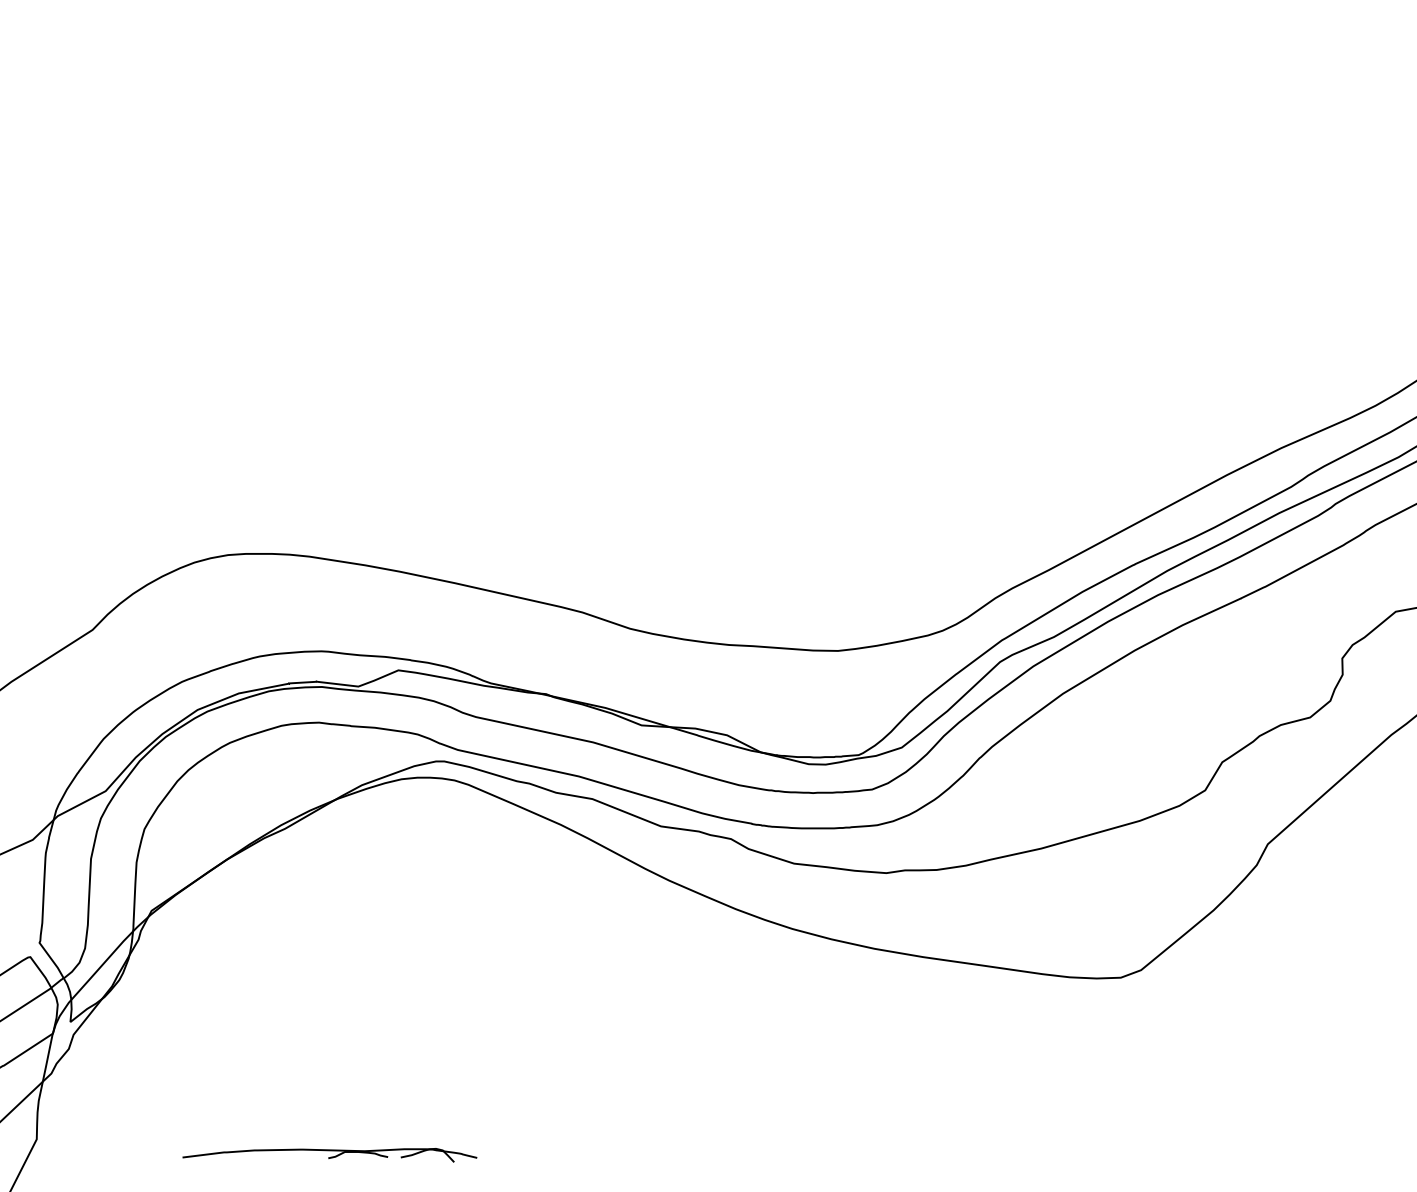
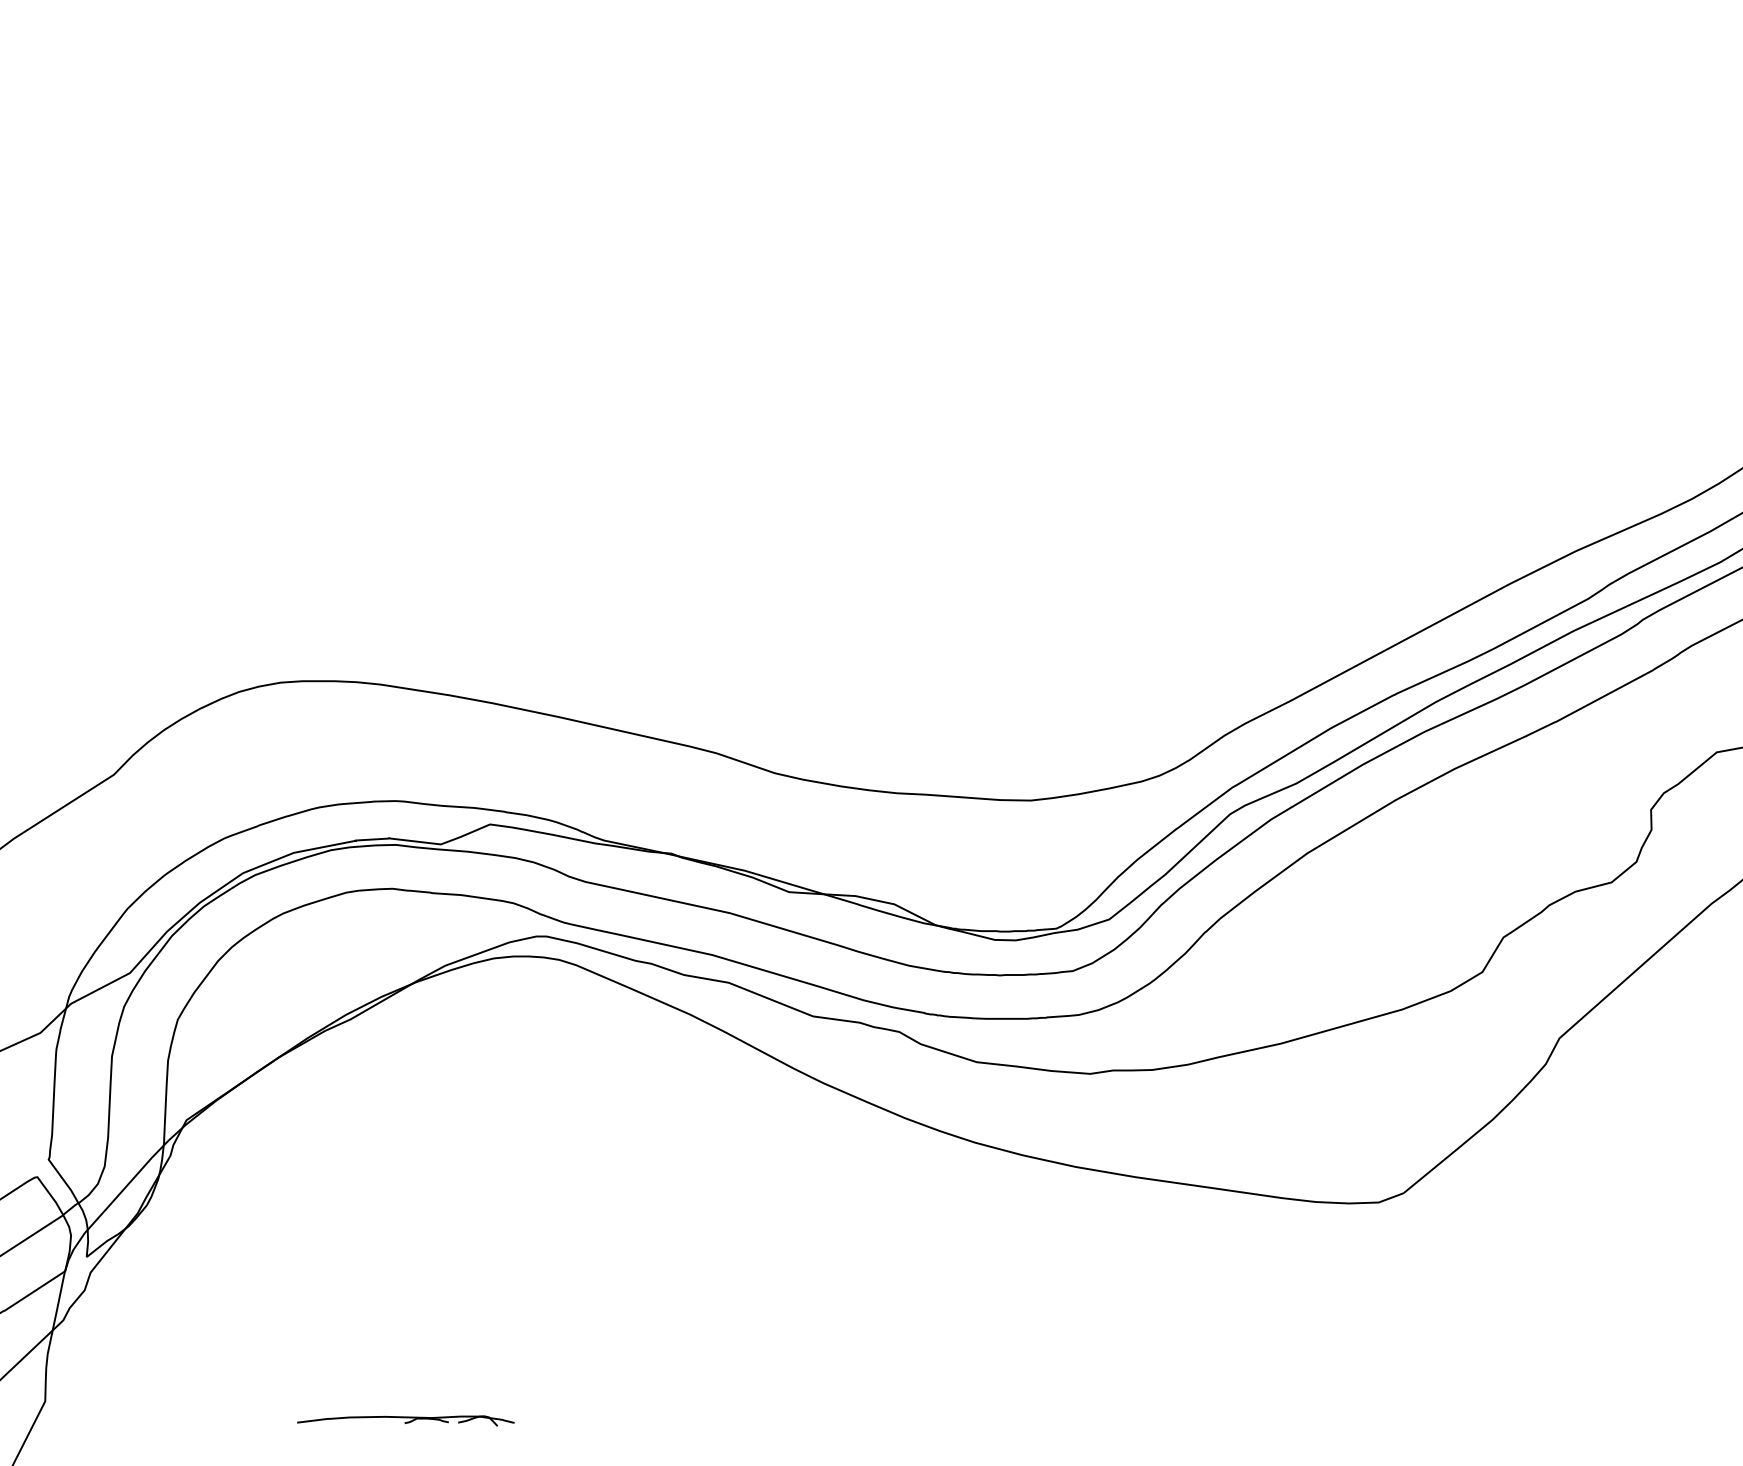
part: (329, 1155) -> (405, 1421), size x0.6

